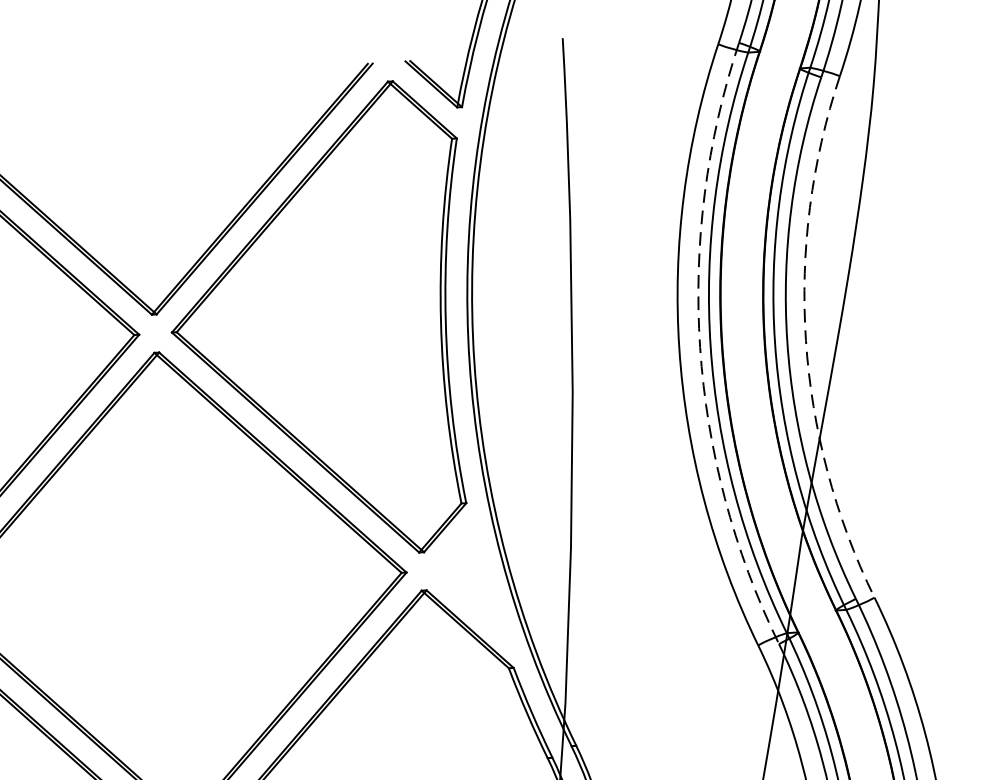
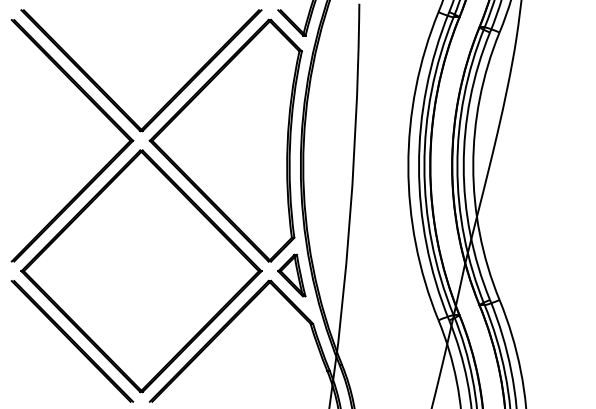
arc: (806, 340) -> (473, 166), dashed -> solid
arc: (701, 347) -> (419, 166), dashed -> solid
part: (465, 576) -> (291, 275), added

